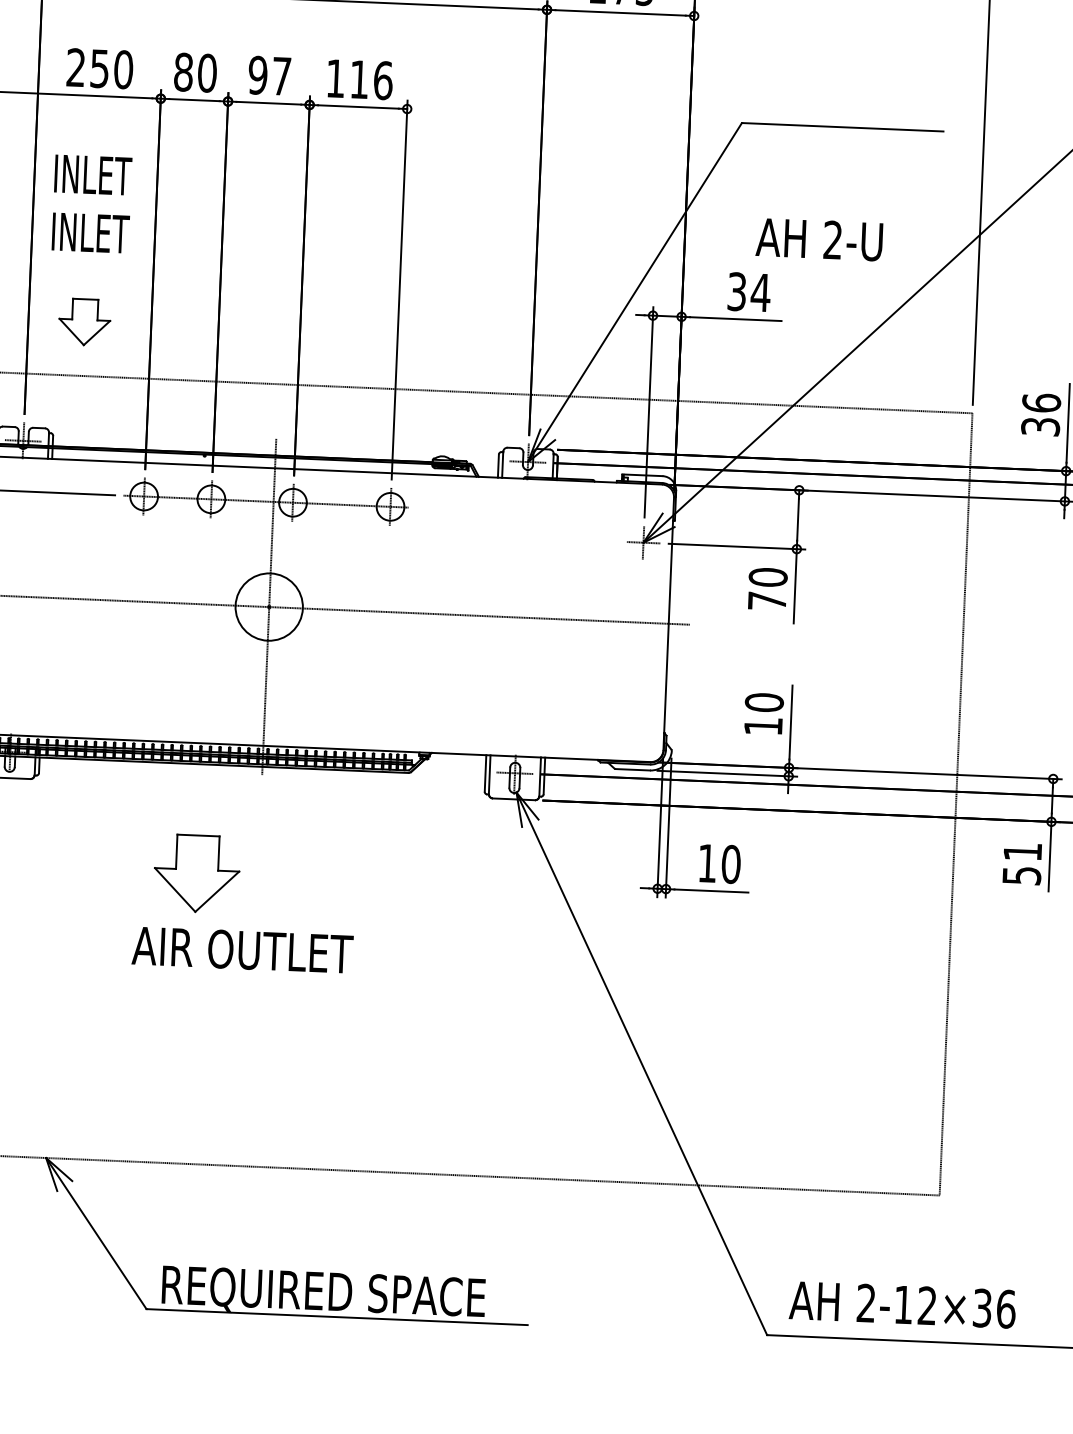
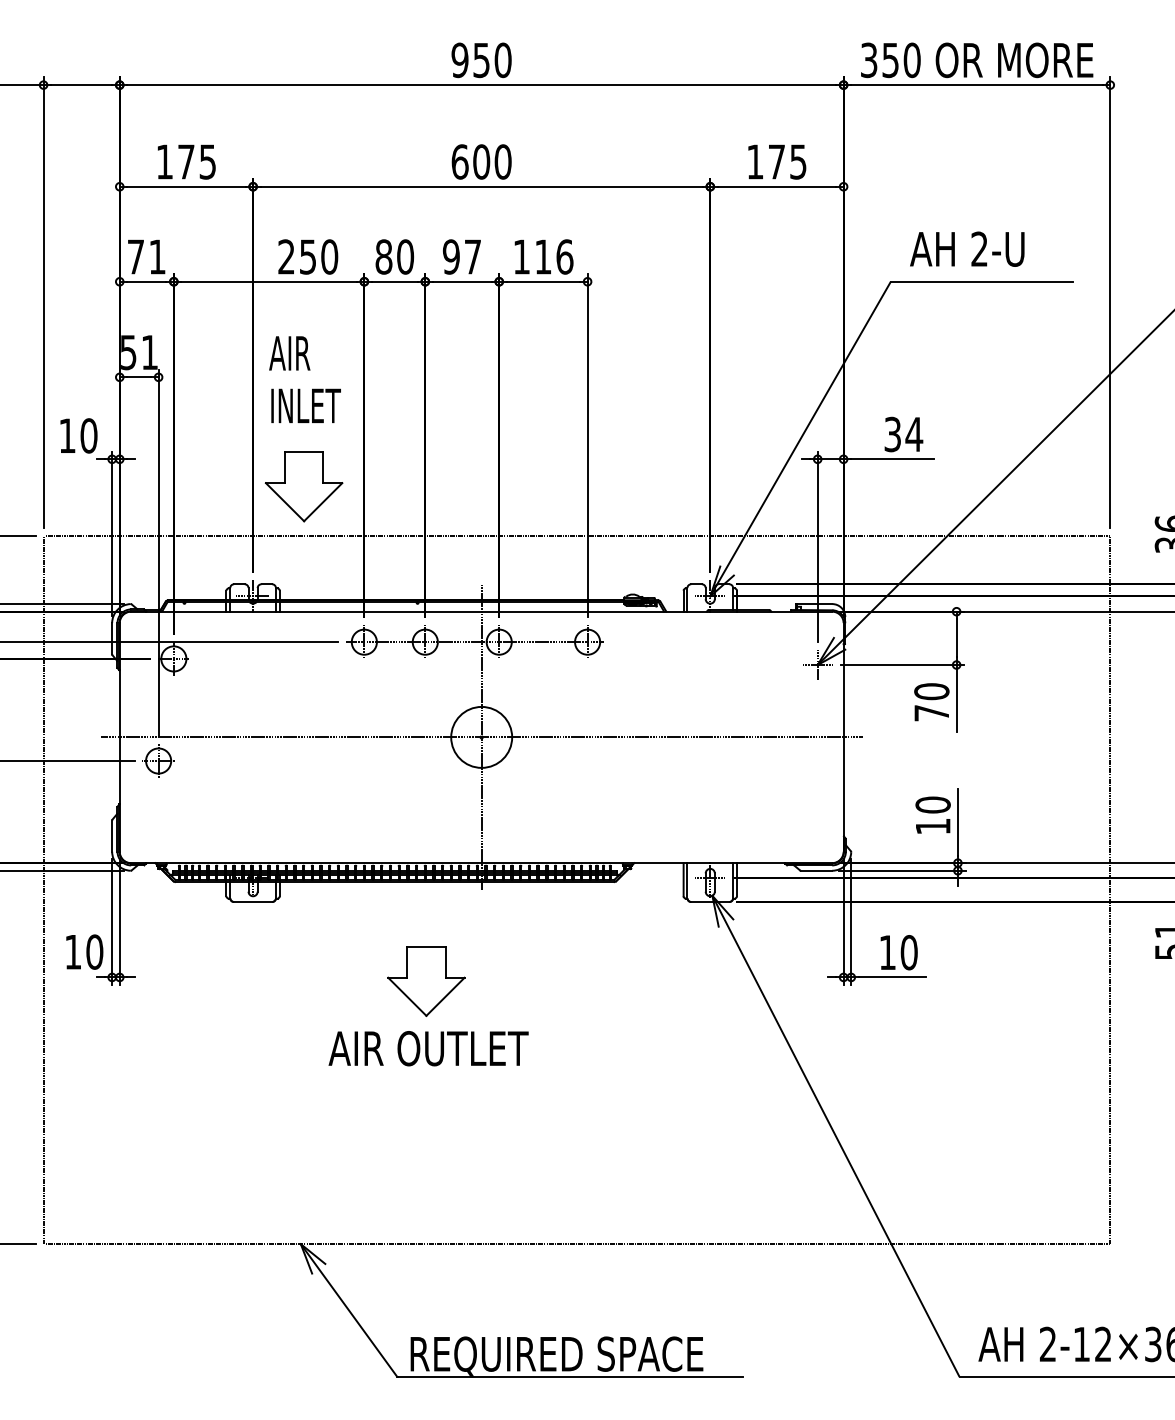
text: (91, 175) -> (304, 353), INLET -> AIR
text: (819, 238) -> (967, 248), moved
part: (84, 321) -> (303, 486), size x1.67
text: (242, 949) -> (428, 1048), moved

